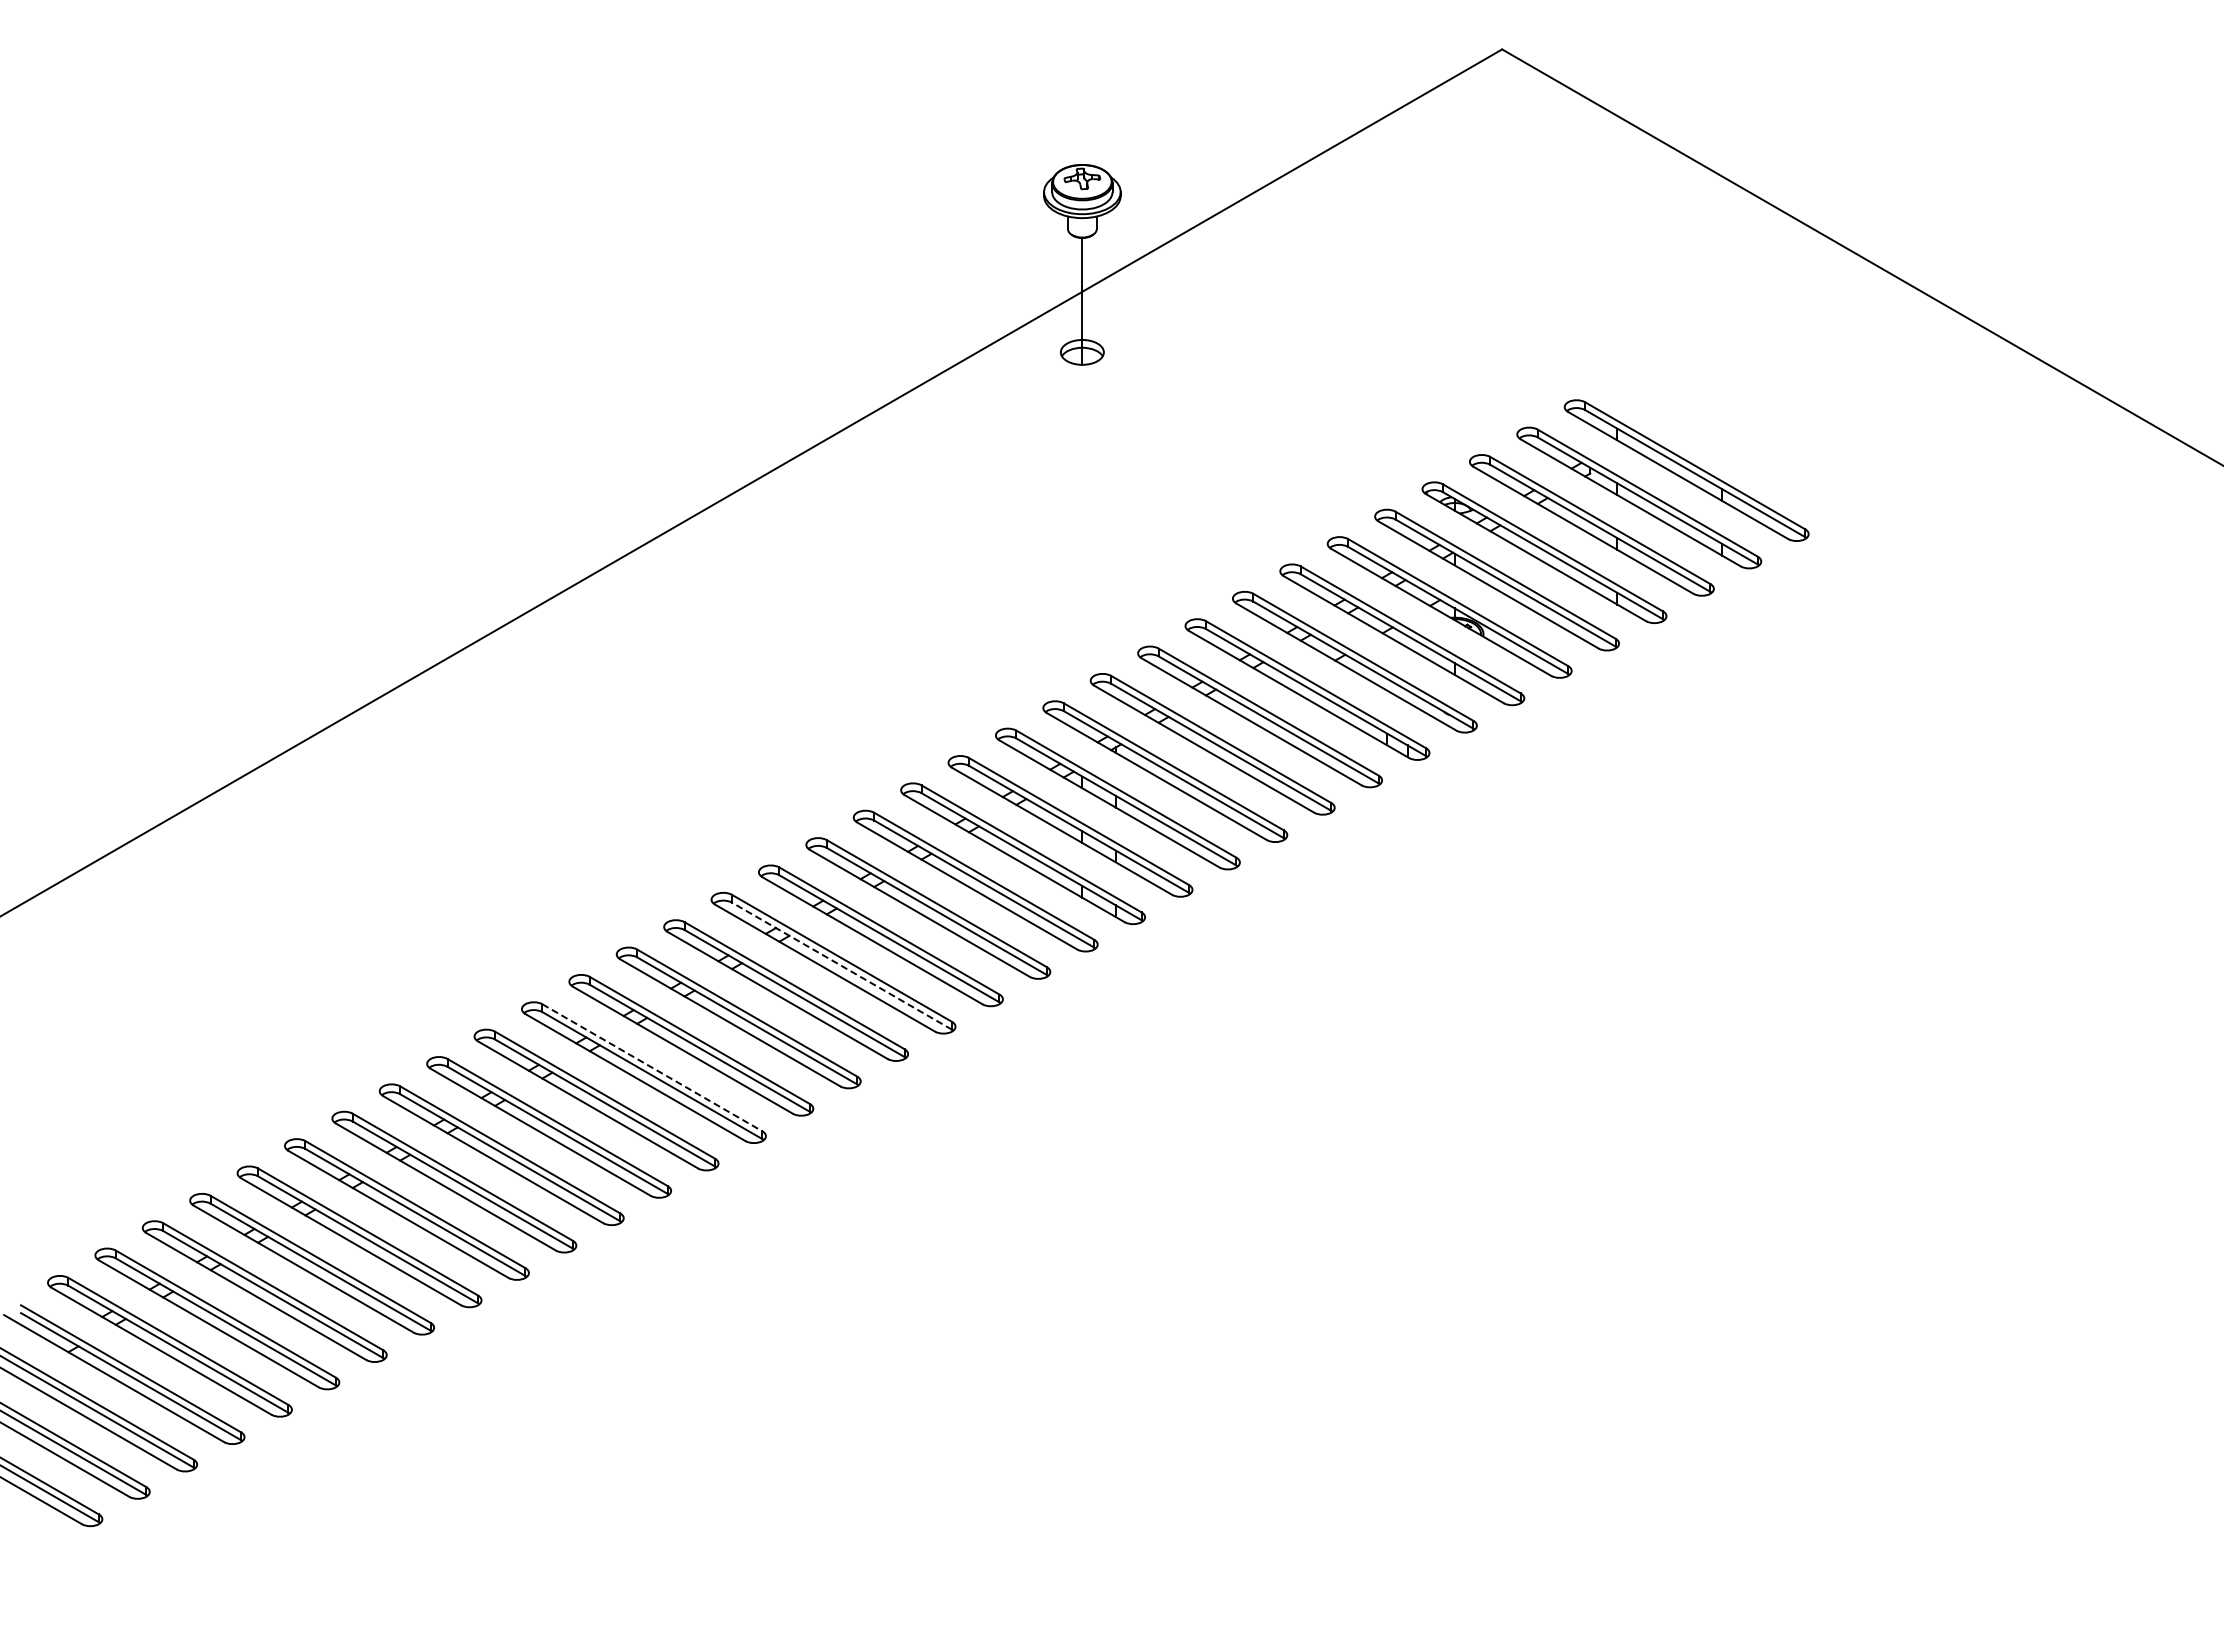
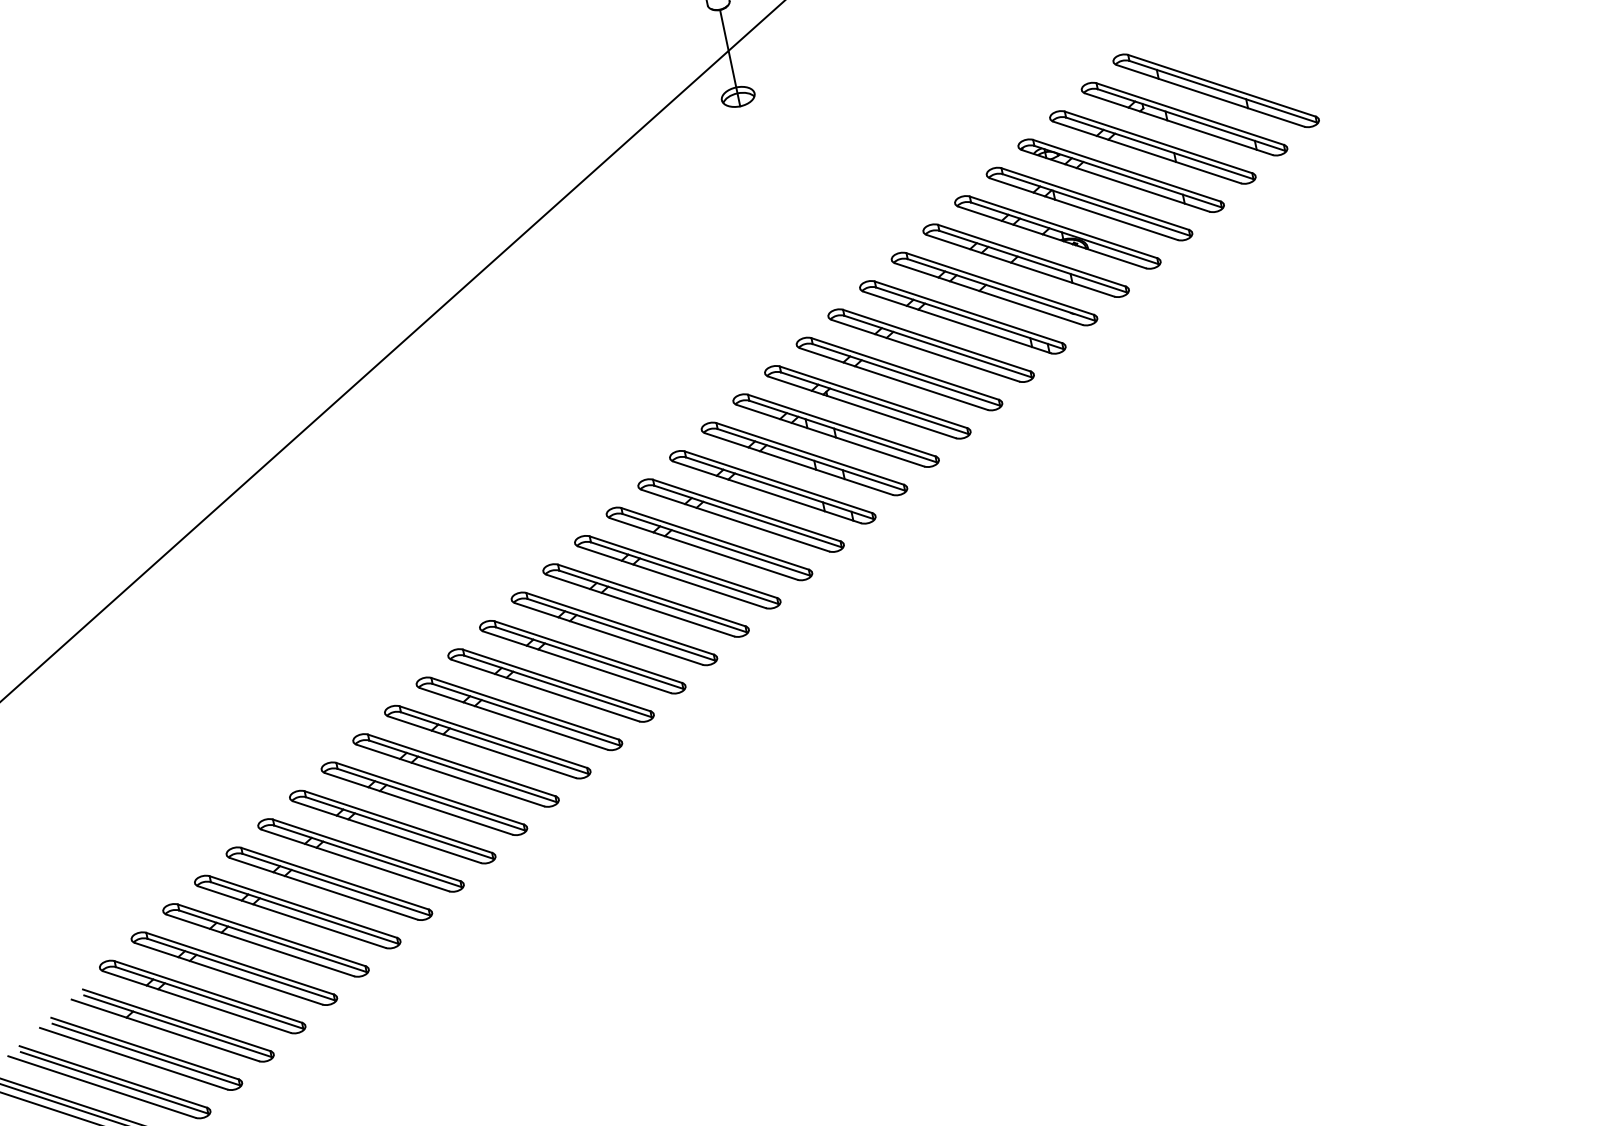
line: (841, 965) -> (652, 601), dashed -> solid
line: (652, 1068) -> (525, 709), dashed -> solid

